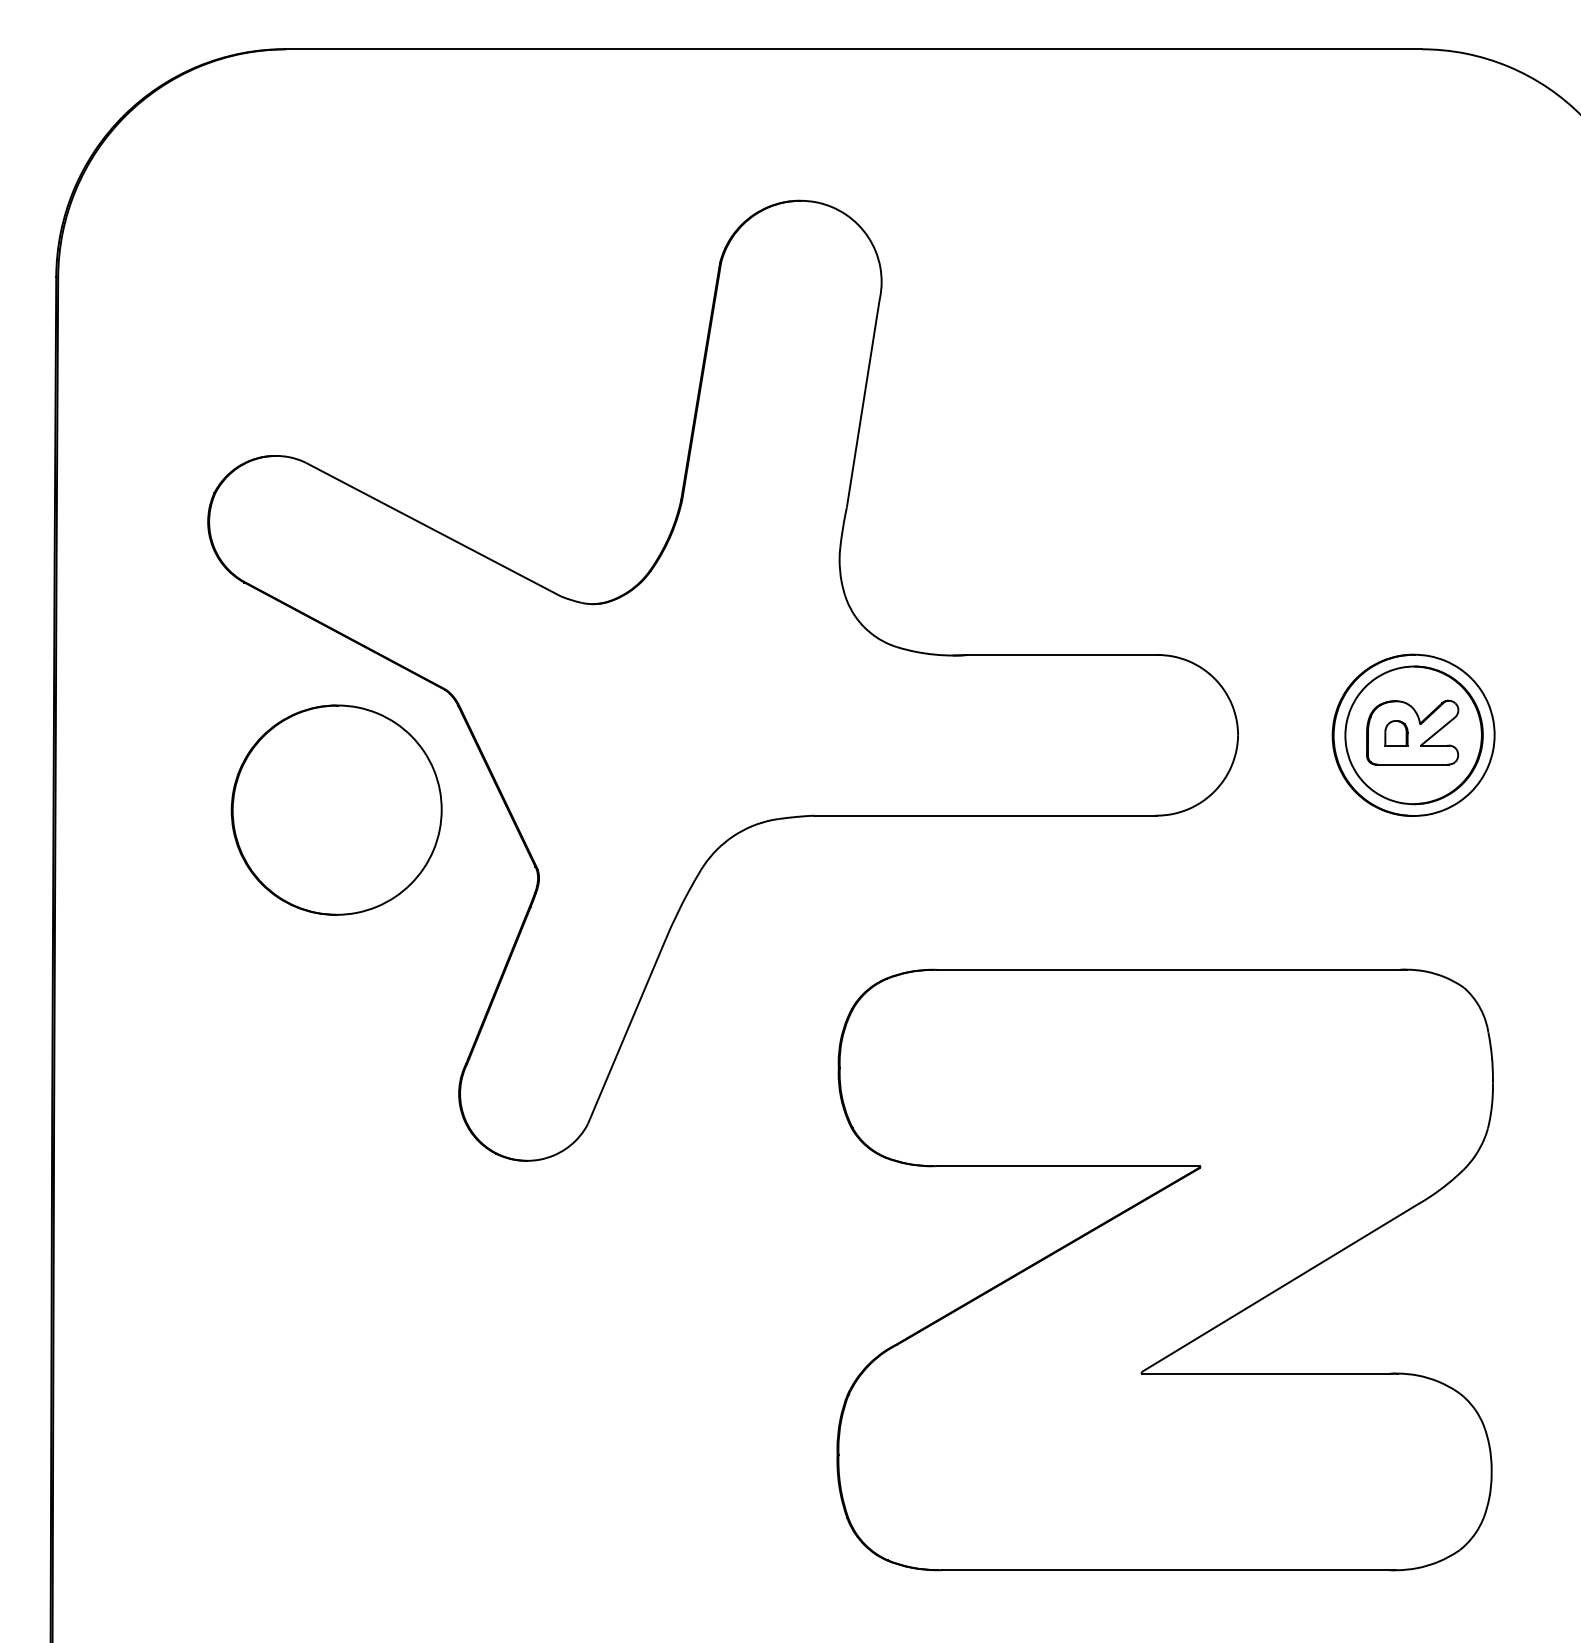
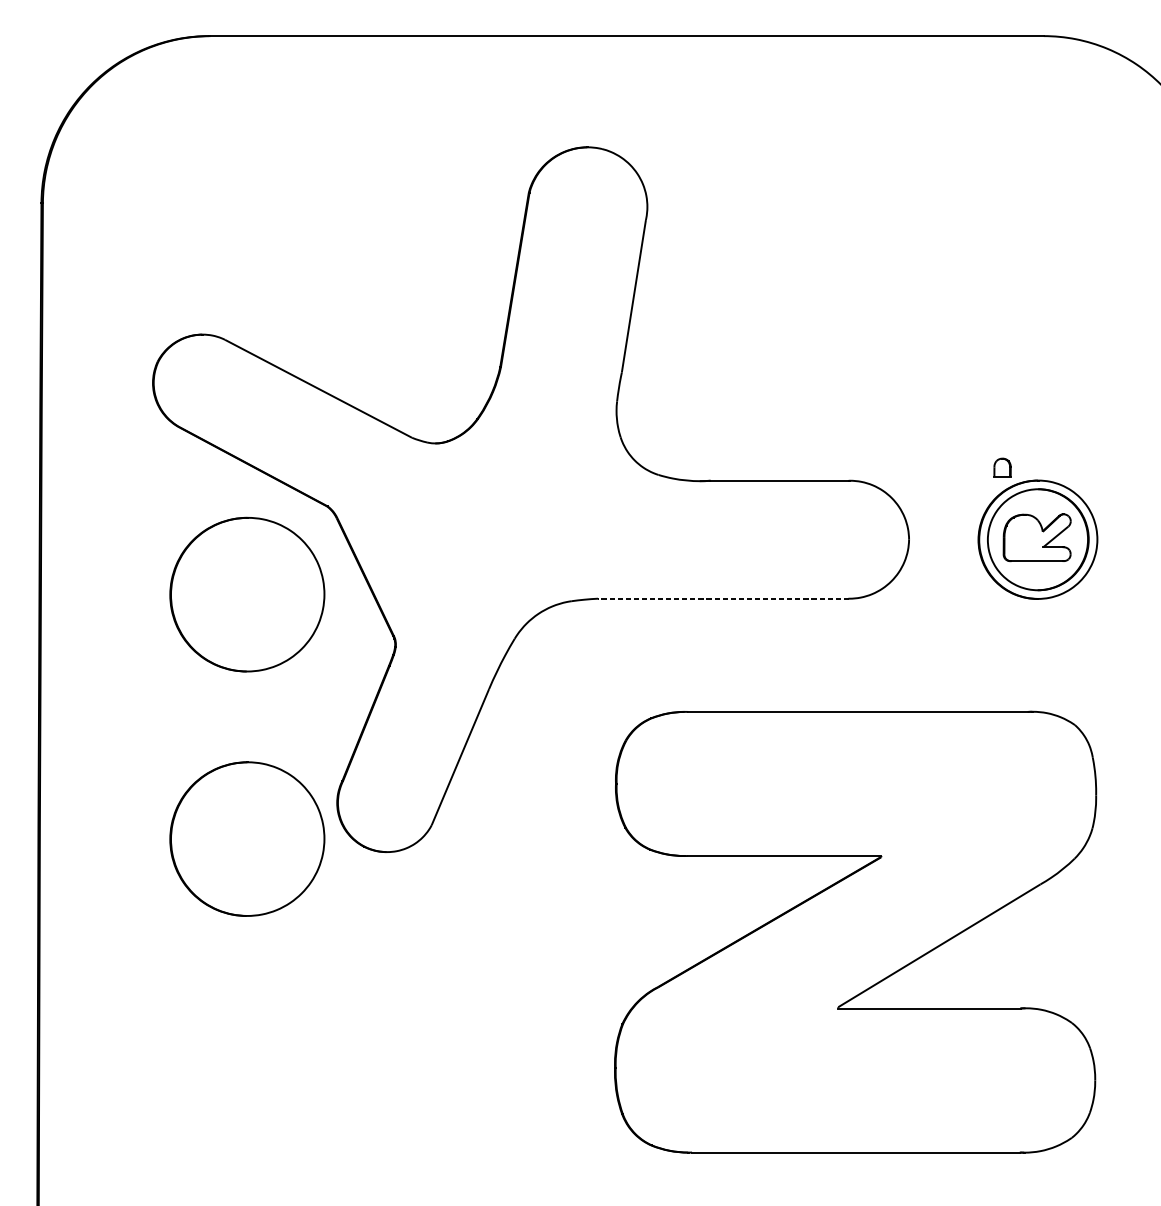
part: (1396, 733) -> (1002, 467), moved
line: (985, 815) -> (723, 598), solid -> dashed
part: (336, 1142) -> (247, 838), added

